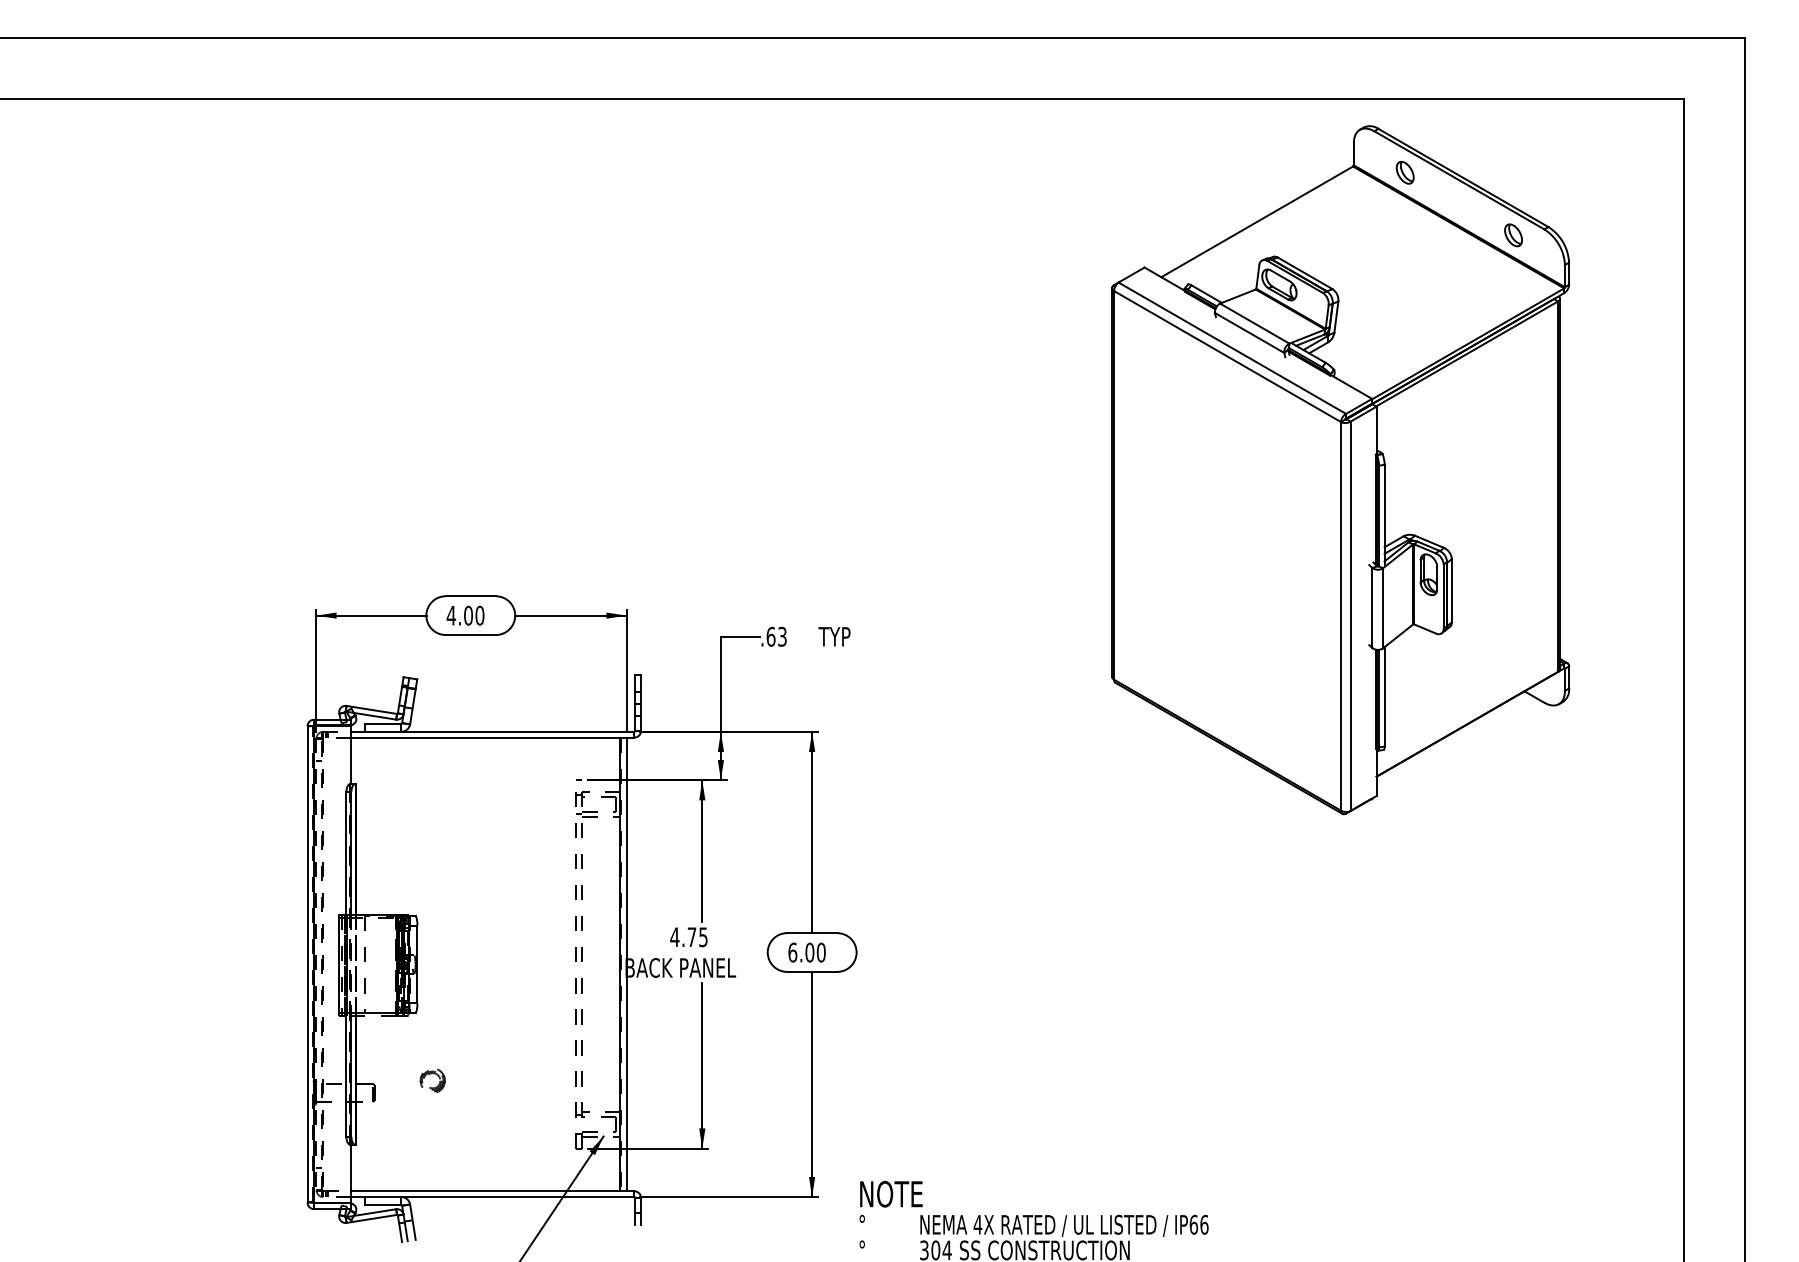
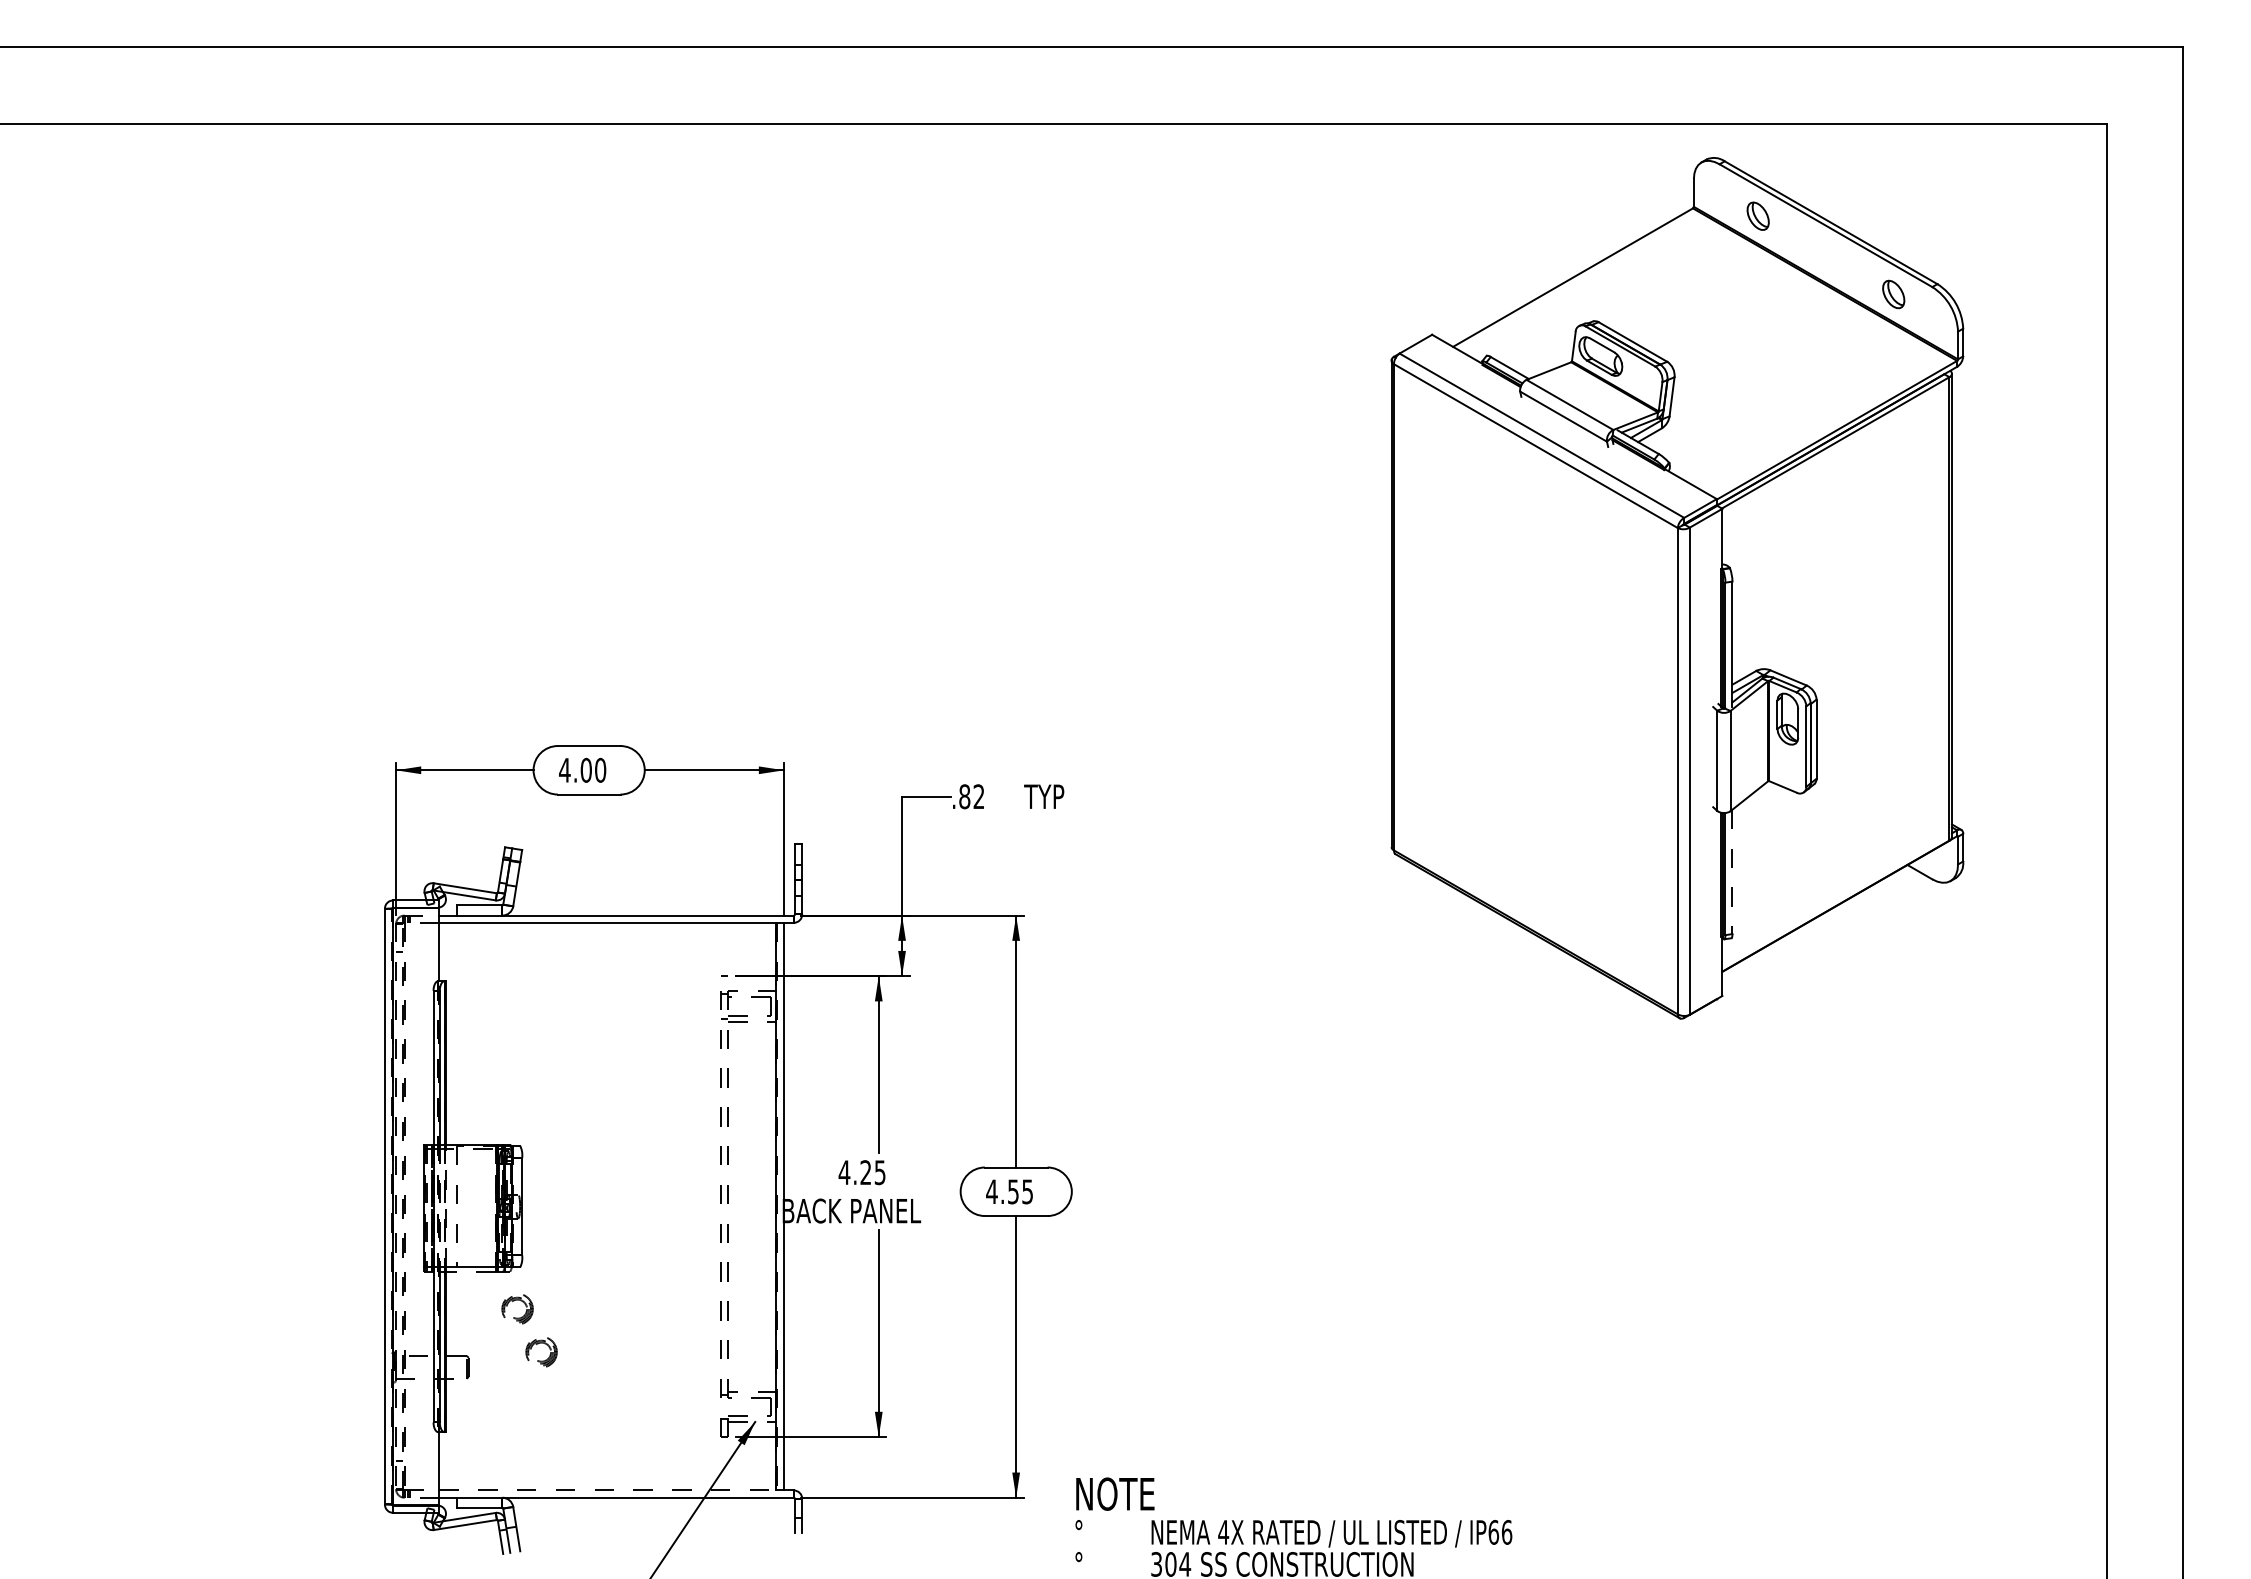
text: (776, 636) -> (971, 796), .63 -> .82
line: (1384, 697) -> (1732, 872), solid -> dashed
text: (691, 937) -> (865, 1172), 4.75 -> 4.25
text: (806, 952) -> (1009, 1191), 6.00 -> 4.55
part: (413, 1053) -> (517, 1317), added
line: (486, 1191) -> (608, 1490), solid -> dashed

